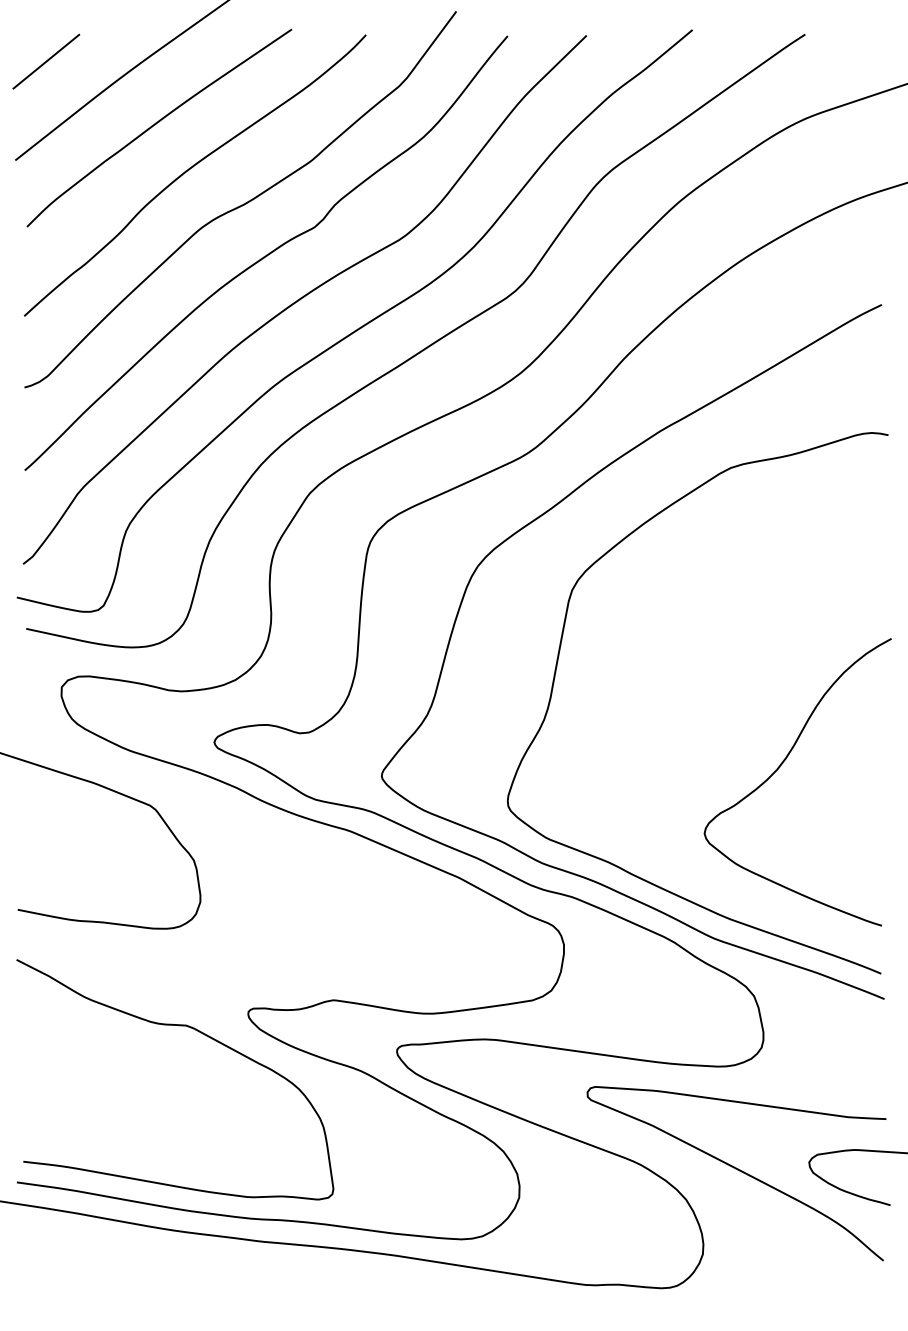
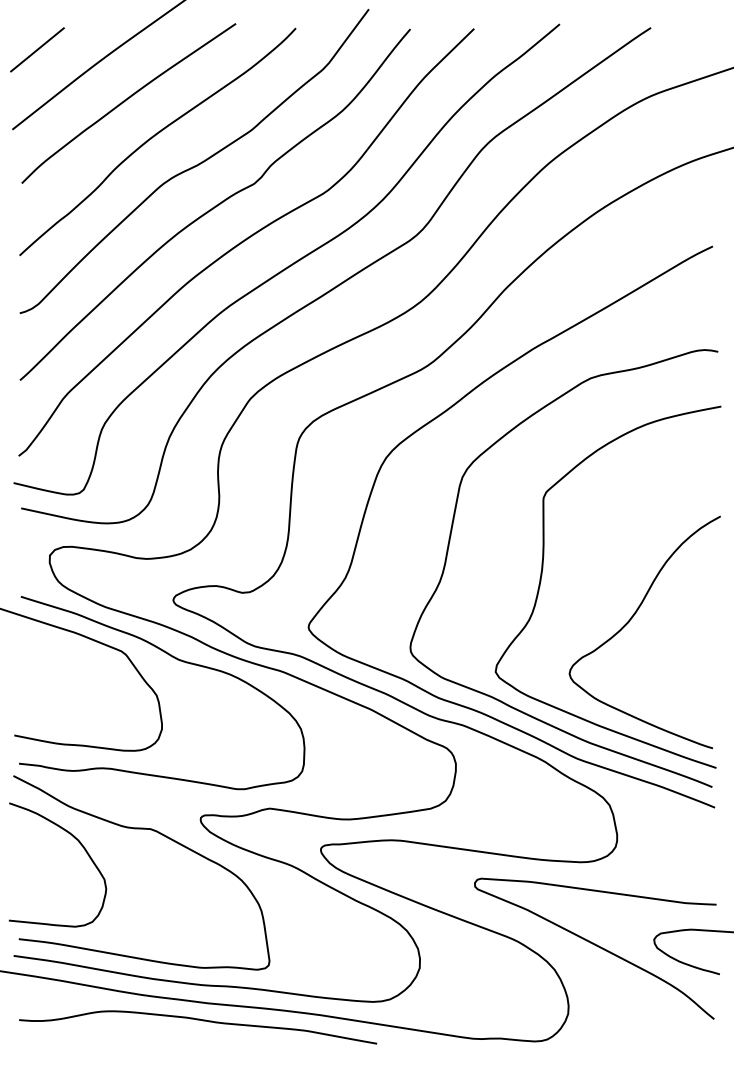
curve: (670, 713) -> (542, 576), added
curve: (221, 817) -> (179, 660), added
curve: (101, 1047) -> (82, 846), added
curve: (245, 1262) -> (198, 1020), added

